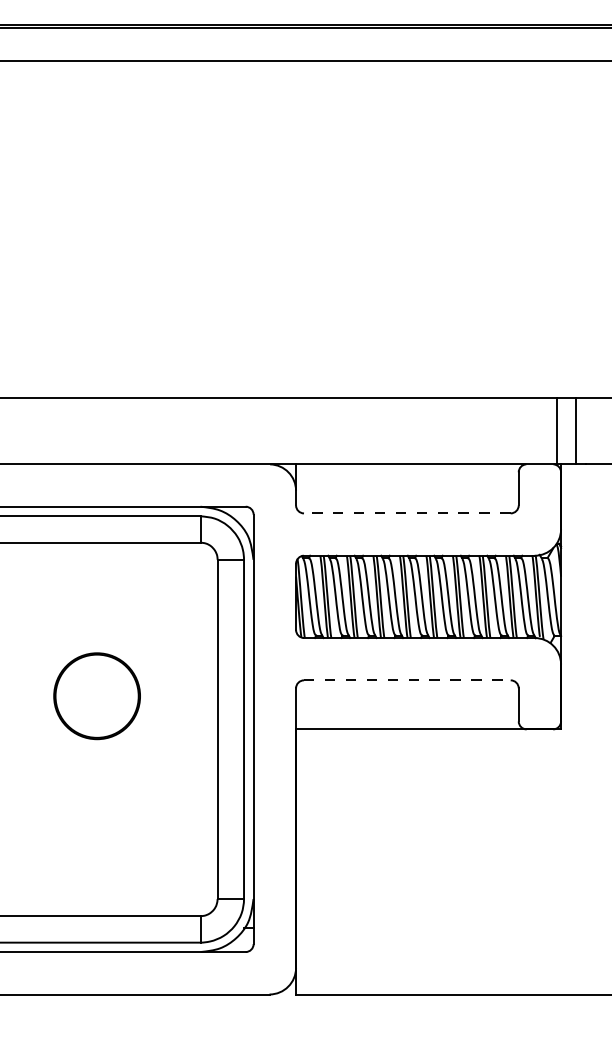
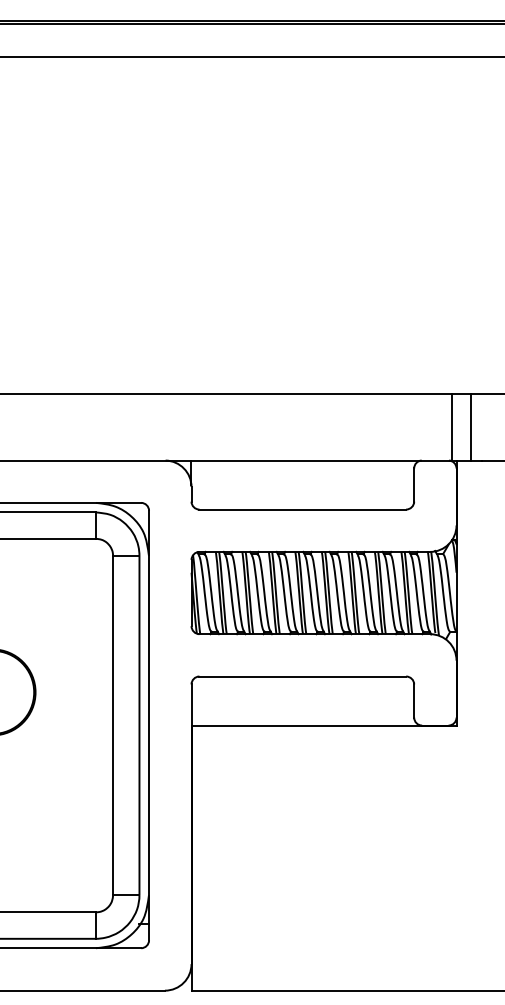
line: (406, 513) -> (301, 509), dashed -> solid
line: (407, 680) -> (302, 676), dashed -> solid

